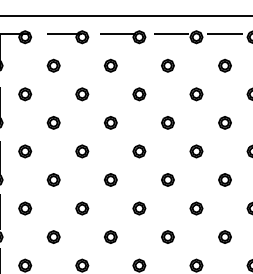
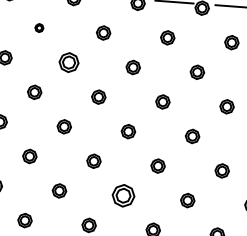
part: (53, 65) -> (39, 27), size x0.6
part: (82, 94) -> (69, 62), size x1.4
part: (139, 208) -> (123, 195), size x1.6

